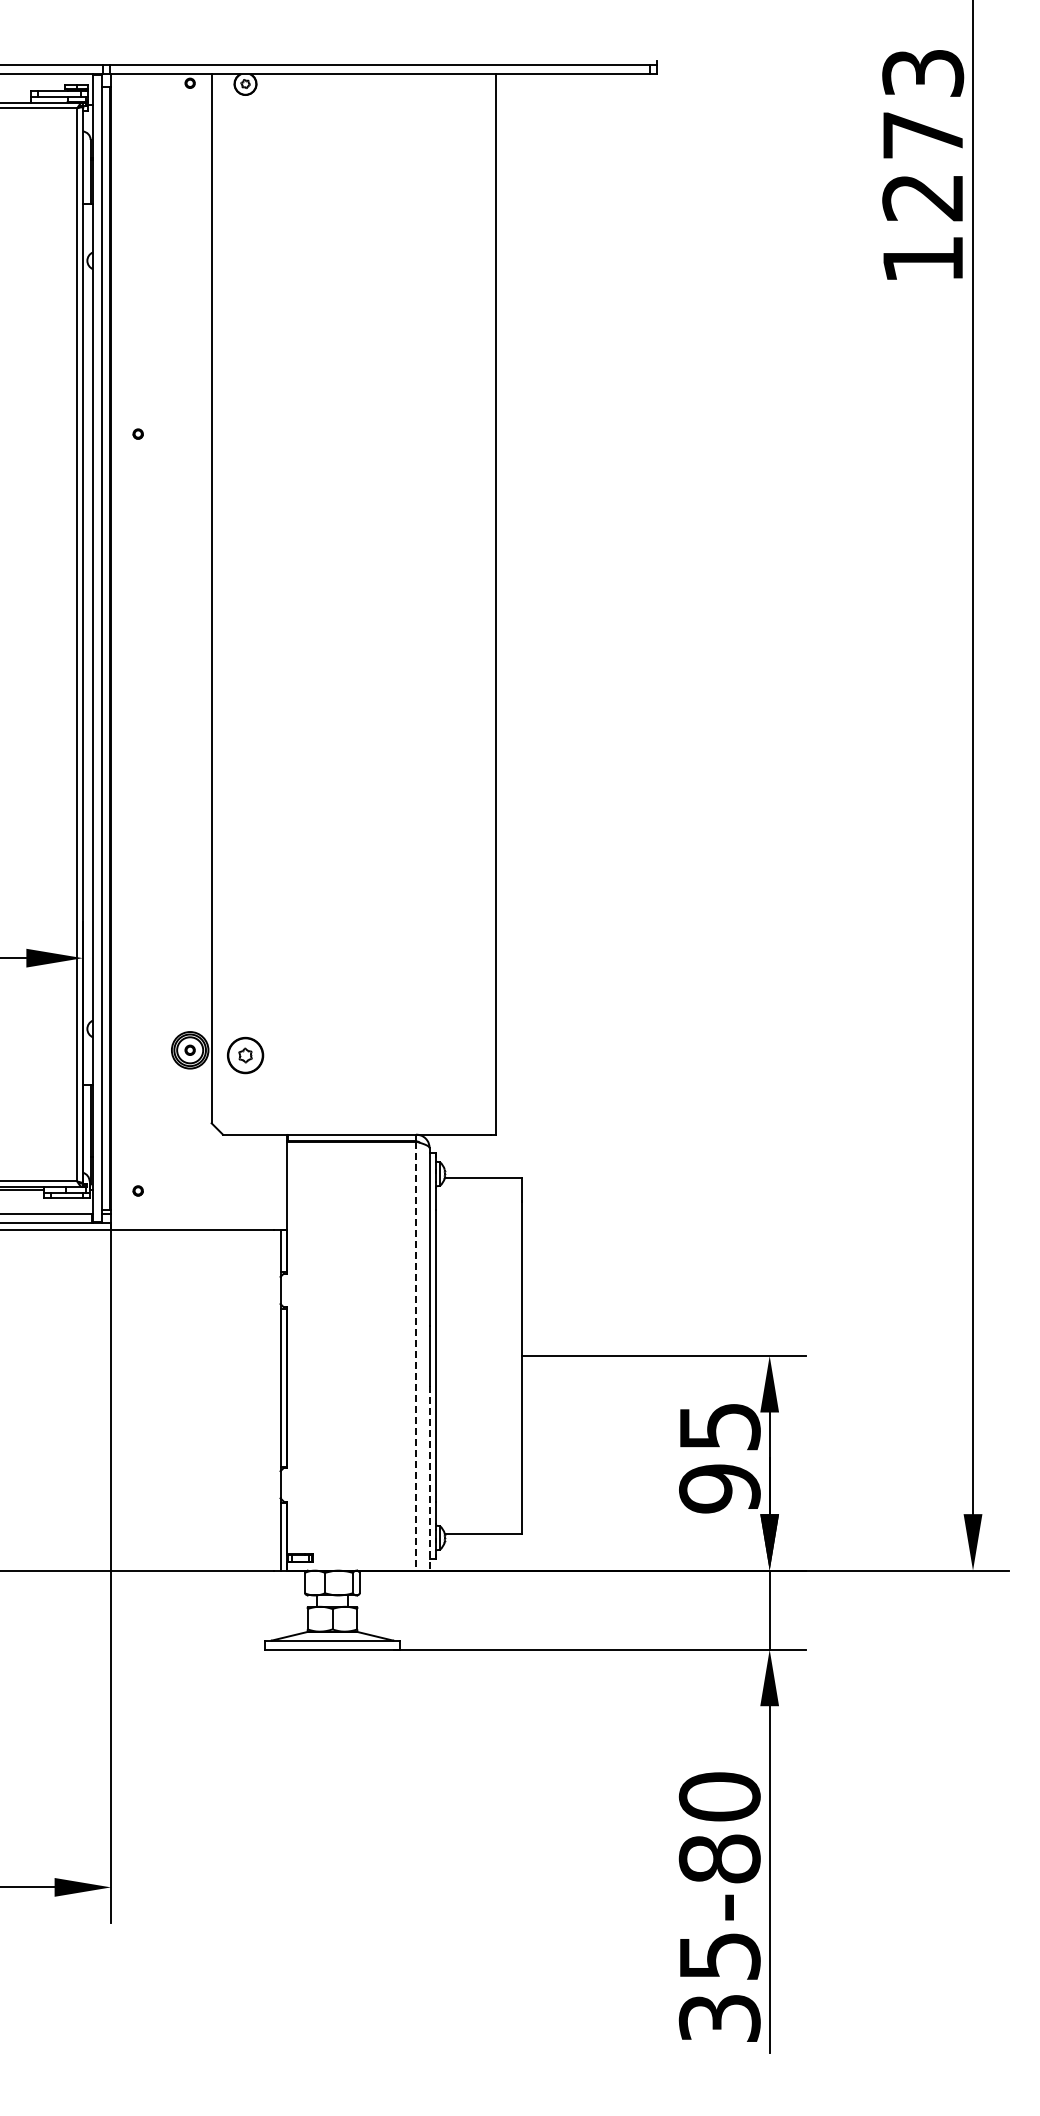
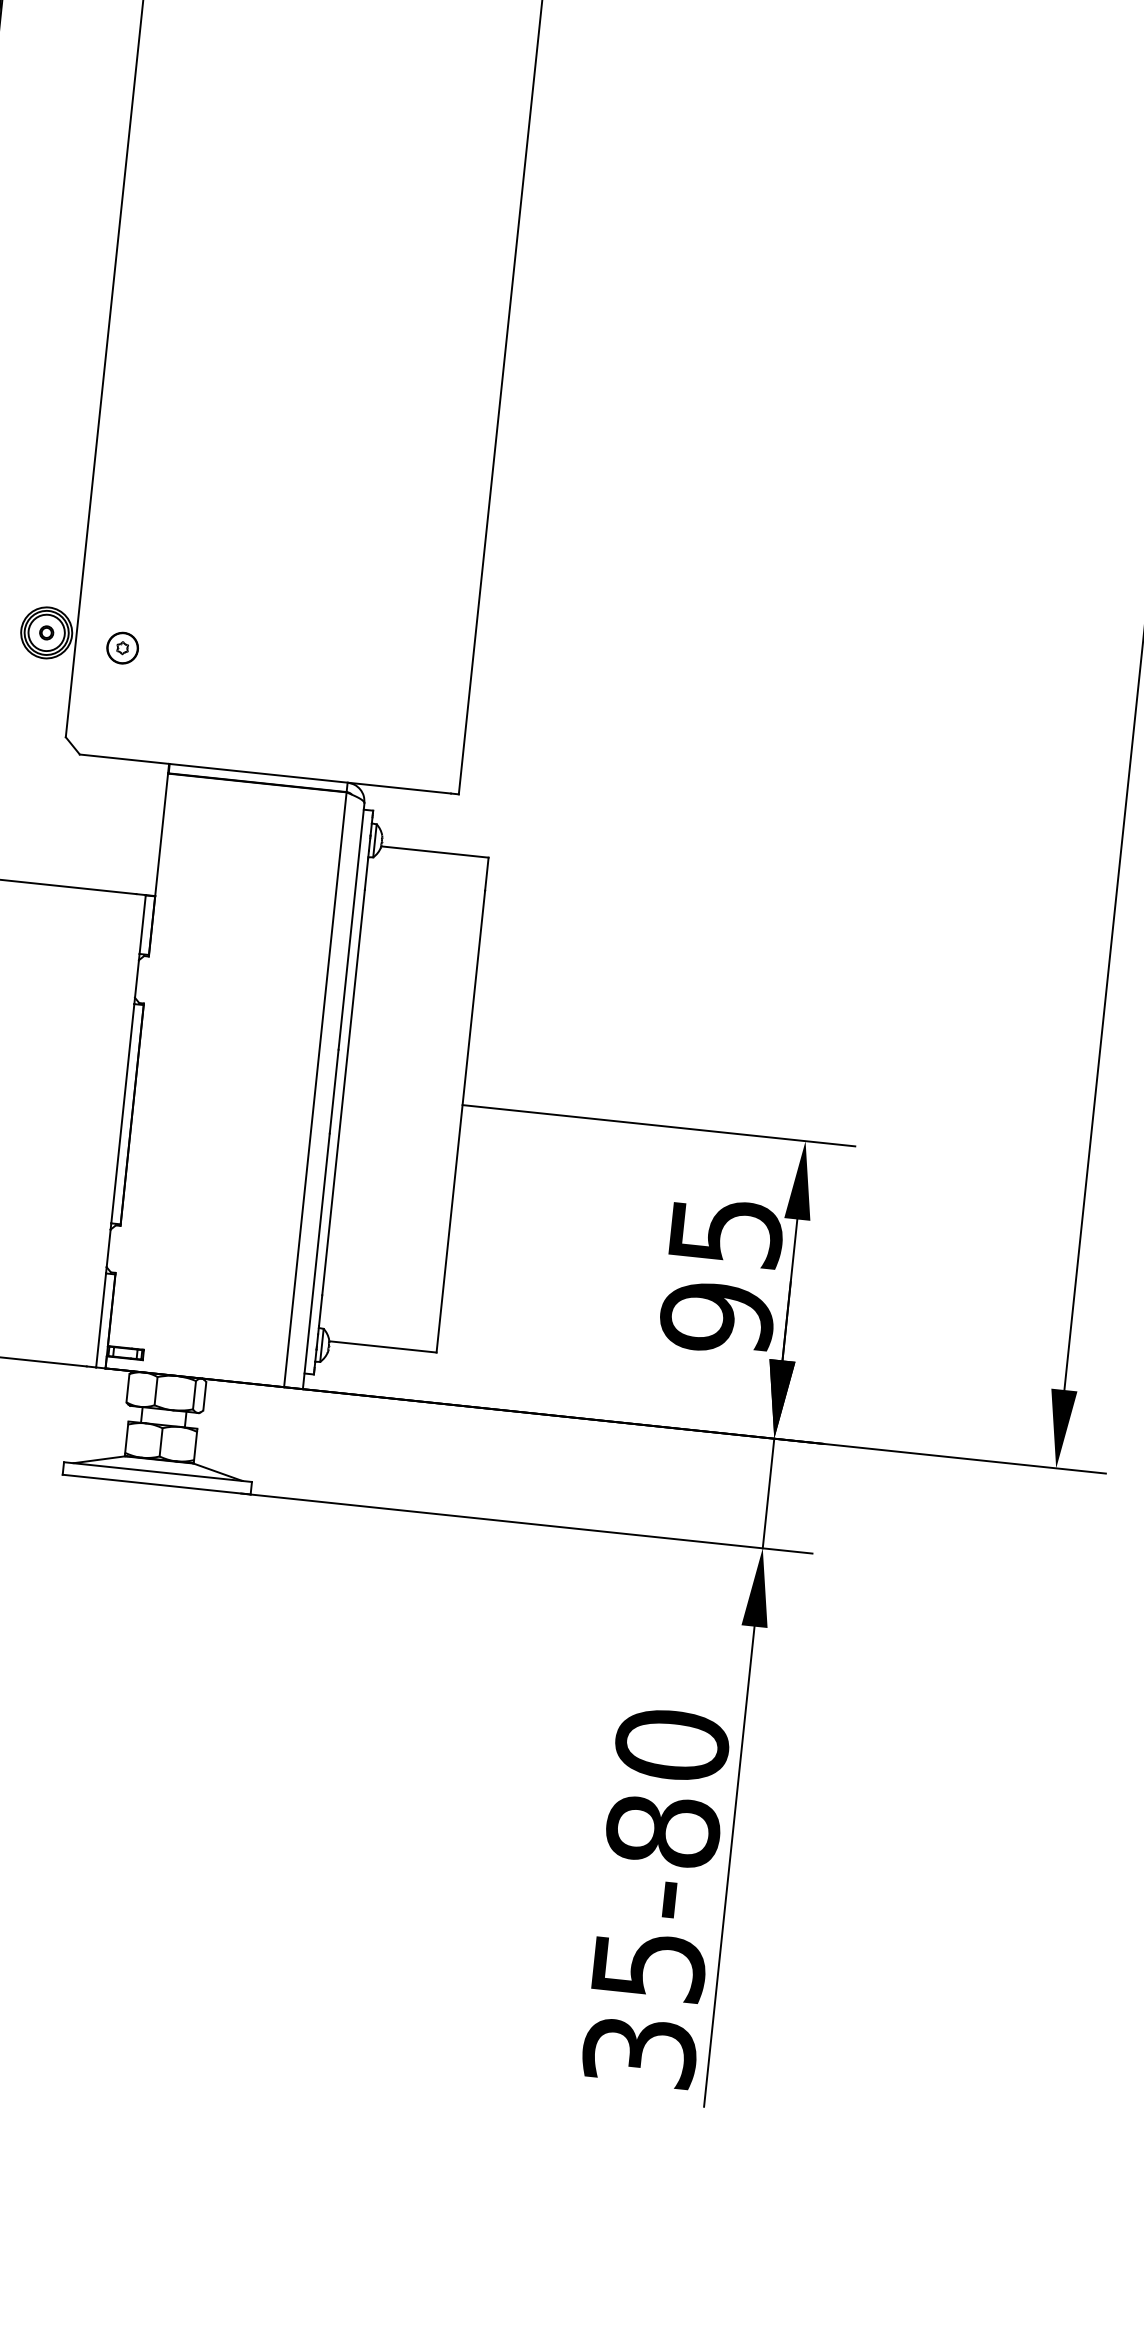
part: (245, 1055) -> (122, 648), size x0.62
line: (416, 1356) -> (315, 1090), dashed -> solid
line: (429, 1478) -> (316, 1261), dashed -> solid

